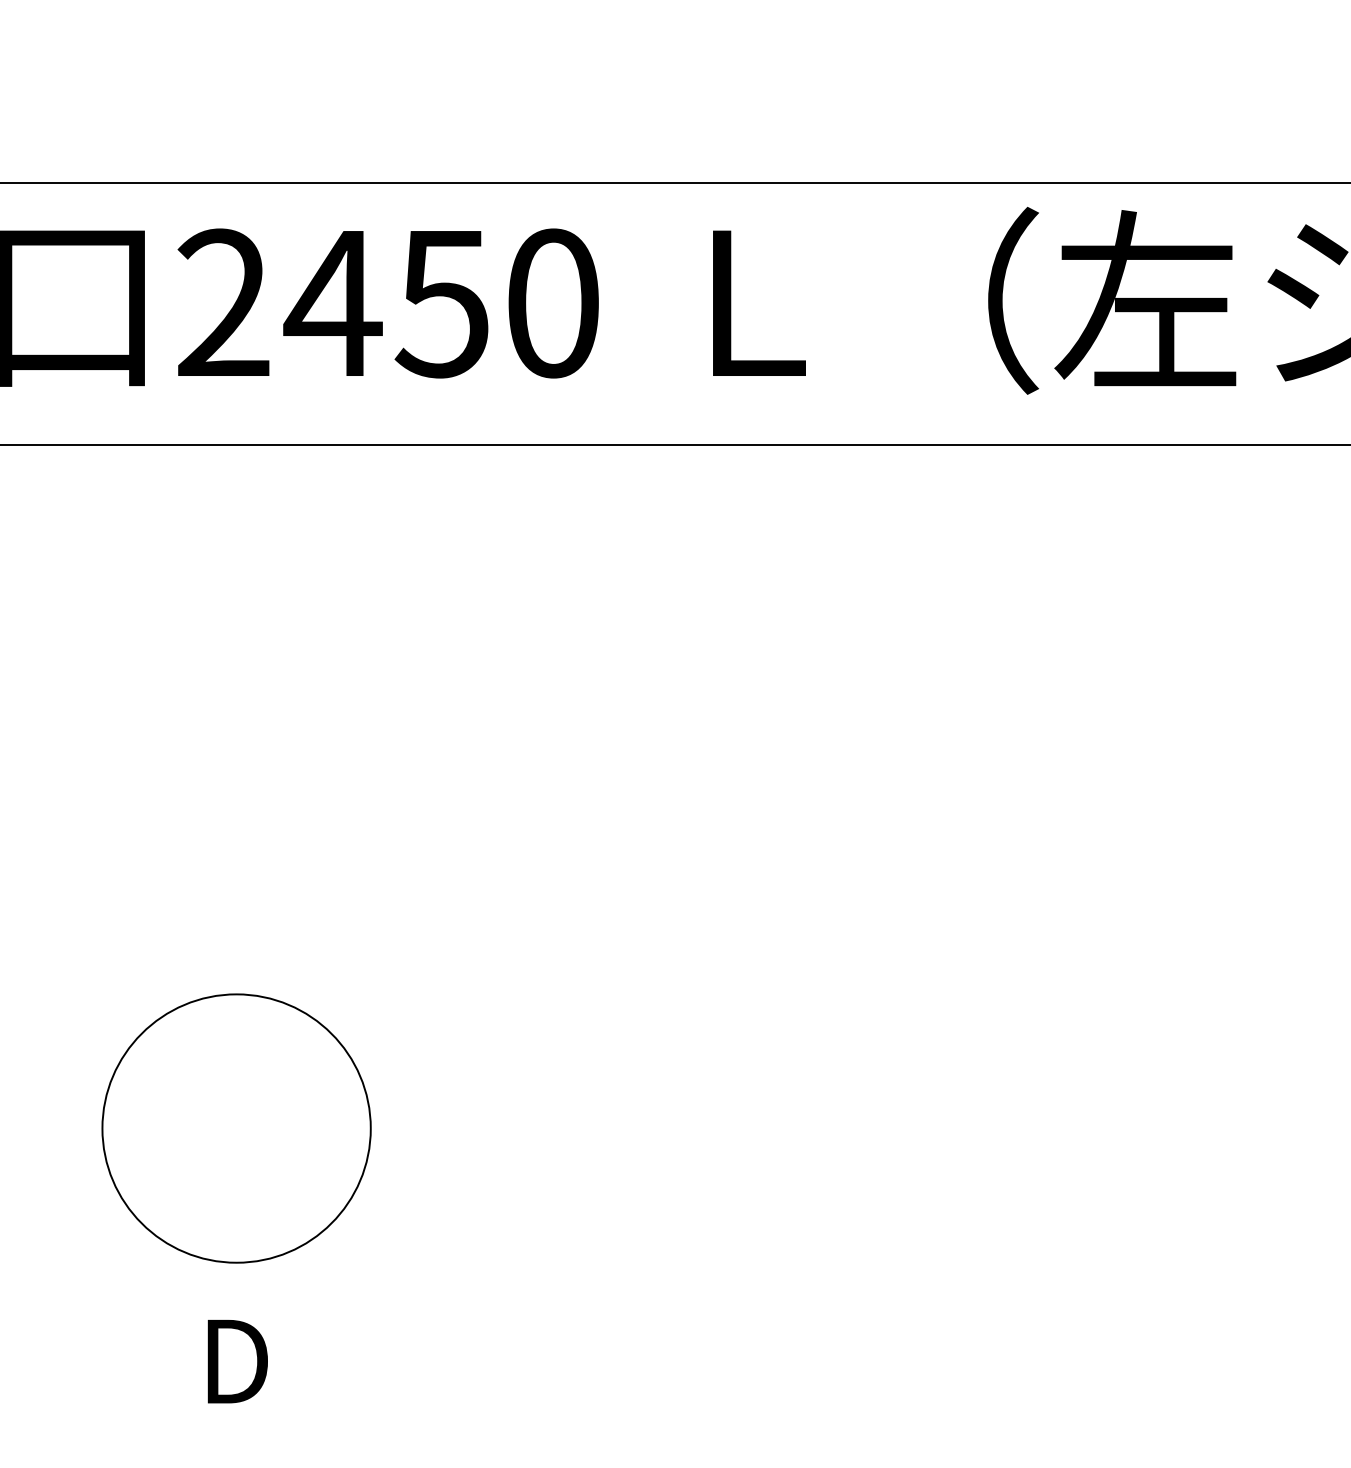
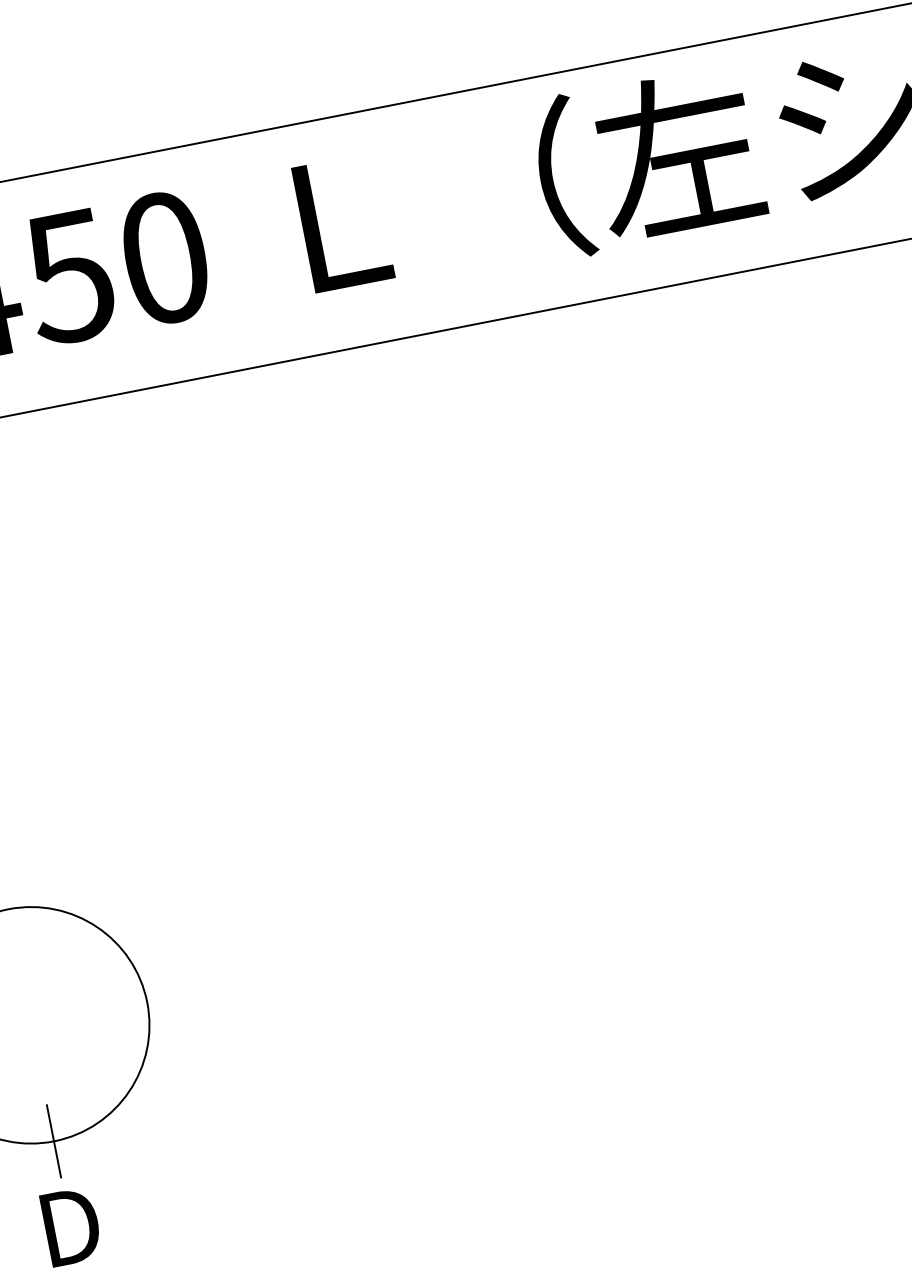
line: (236, 1262) -> (53, 1141), added

